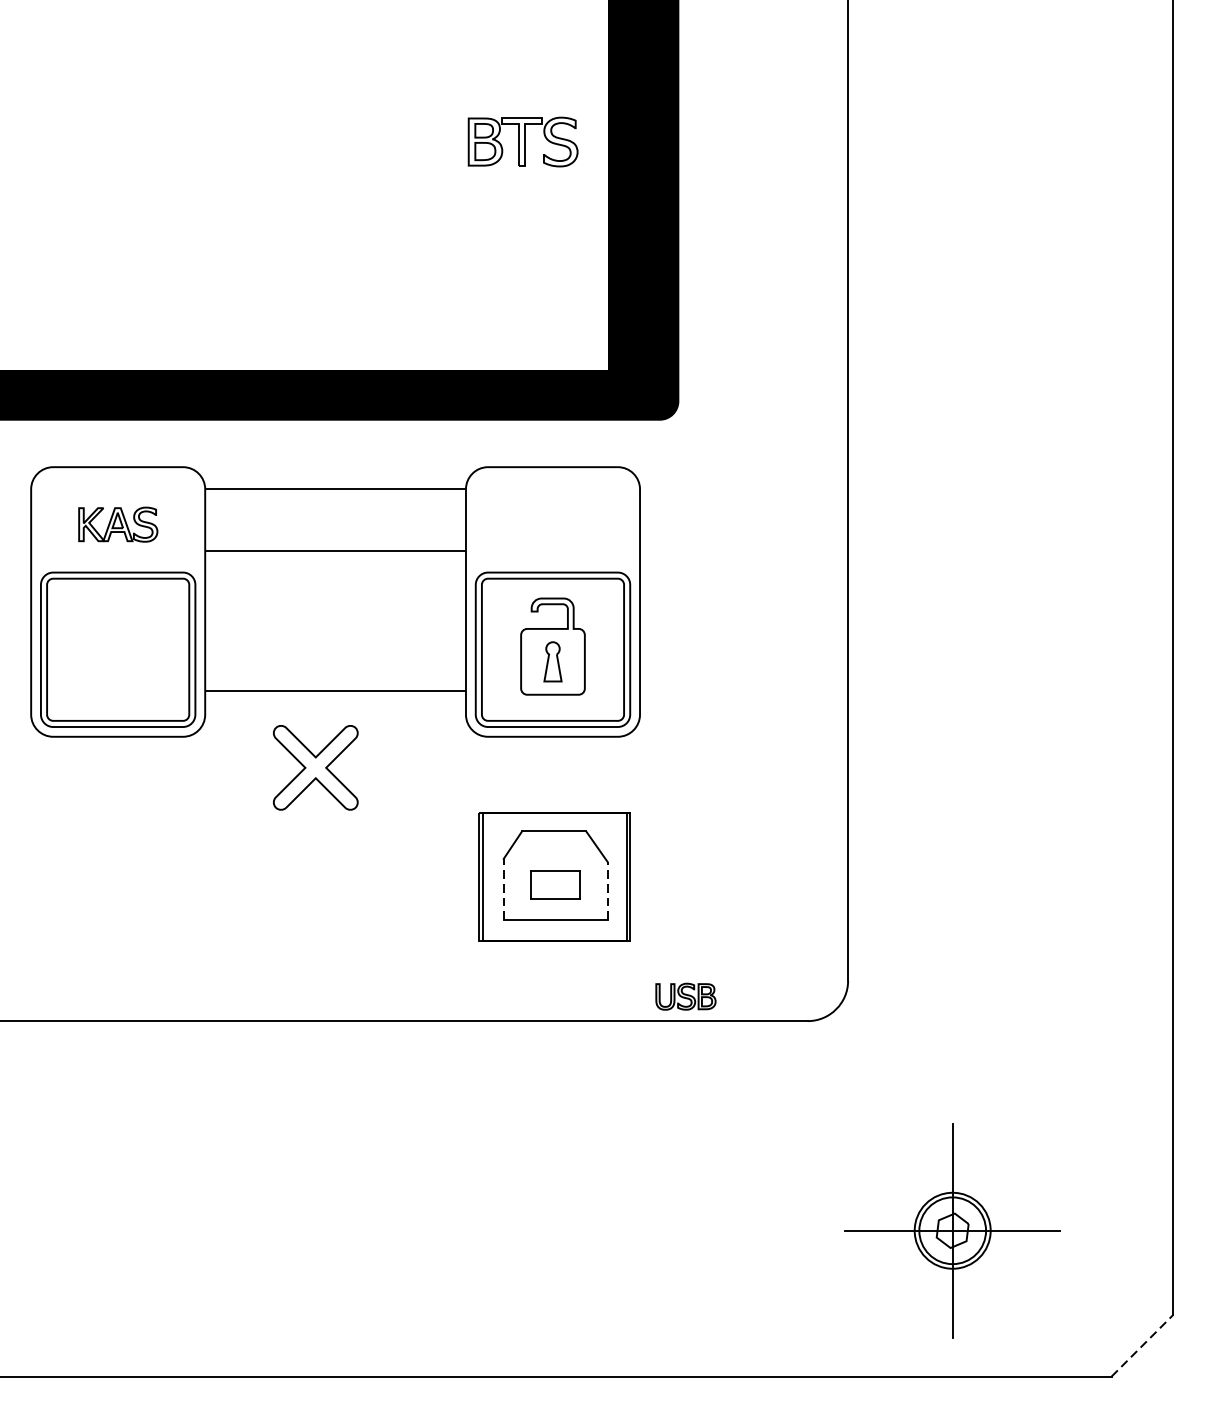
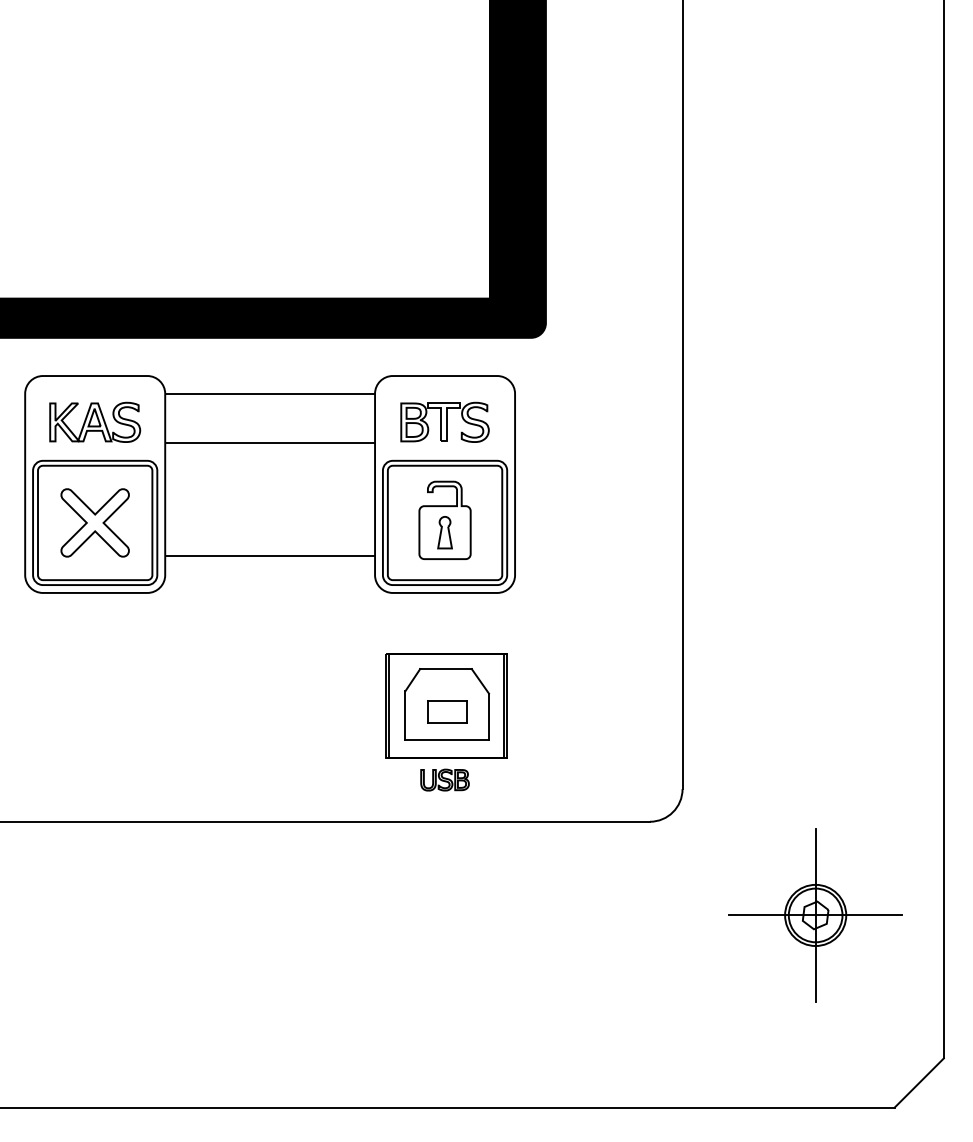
part: (522, 140) -> (444, 421), moved
part: (118, 523) -> (95, 421), size x1.43
part: (314, 767) -> (94, 522), moved
line: (503, 889) -> (405, 715), dashed -> solid
line: (608, 890) -> (489, 716), dashed -> solid
part: (685, 995) -> (444, 779), moved
part: (952, 1230) -> (815, 915), moved
line: (1142, 1346) -> (919, 1083), dashed -> solid

